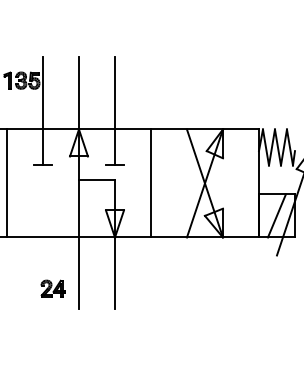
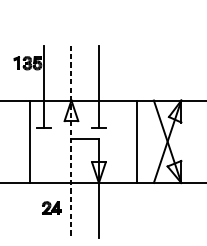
line: (7, 183) -> (30, 141), moved
line: (79, 183) -> (71, 141), solid -> dashed
line: (150, 183) -> (136, 141), moved
part: (52, 288) -> (51, 208), moved

